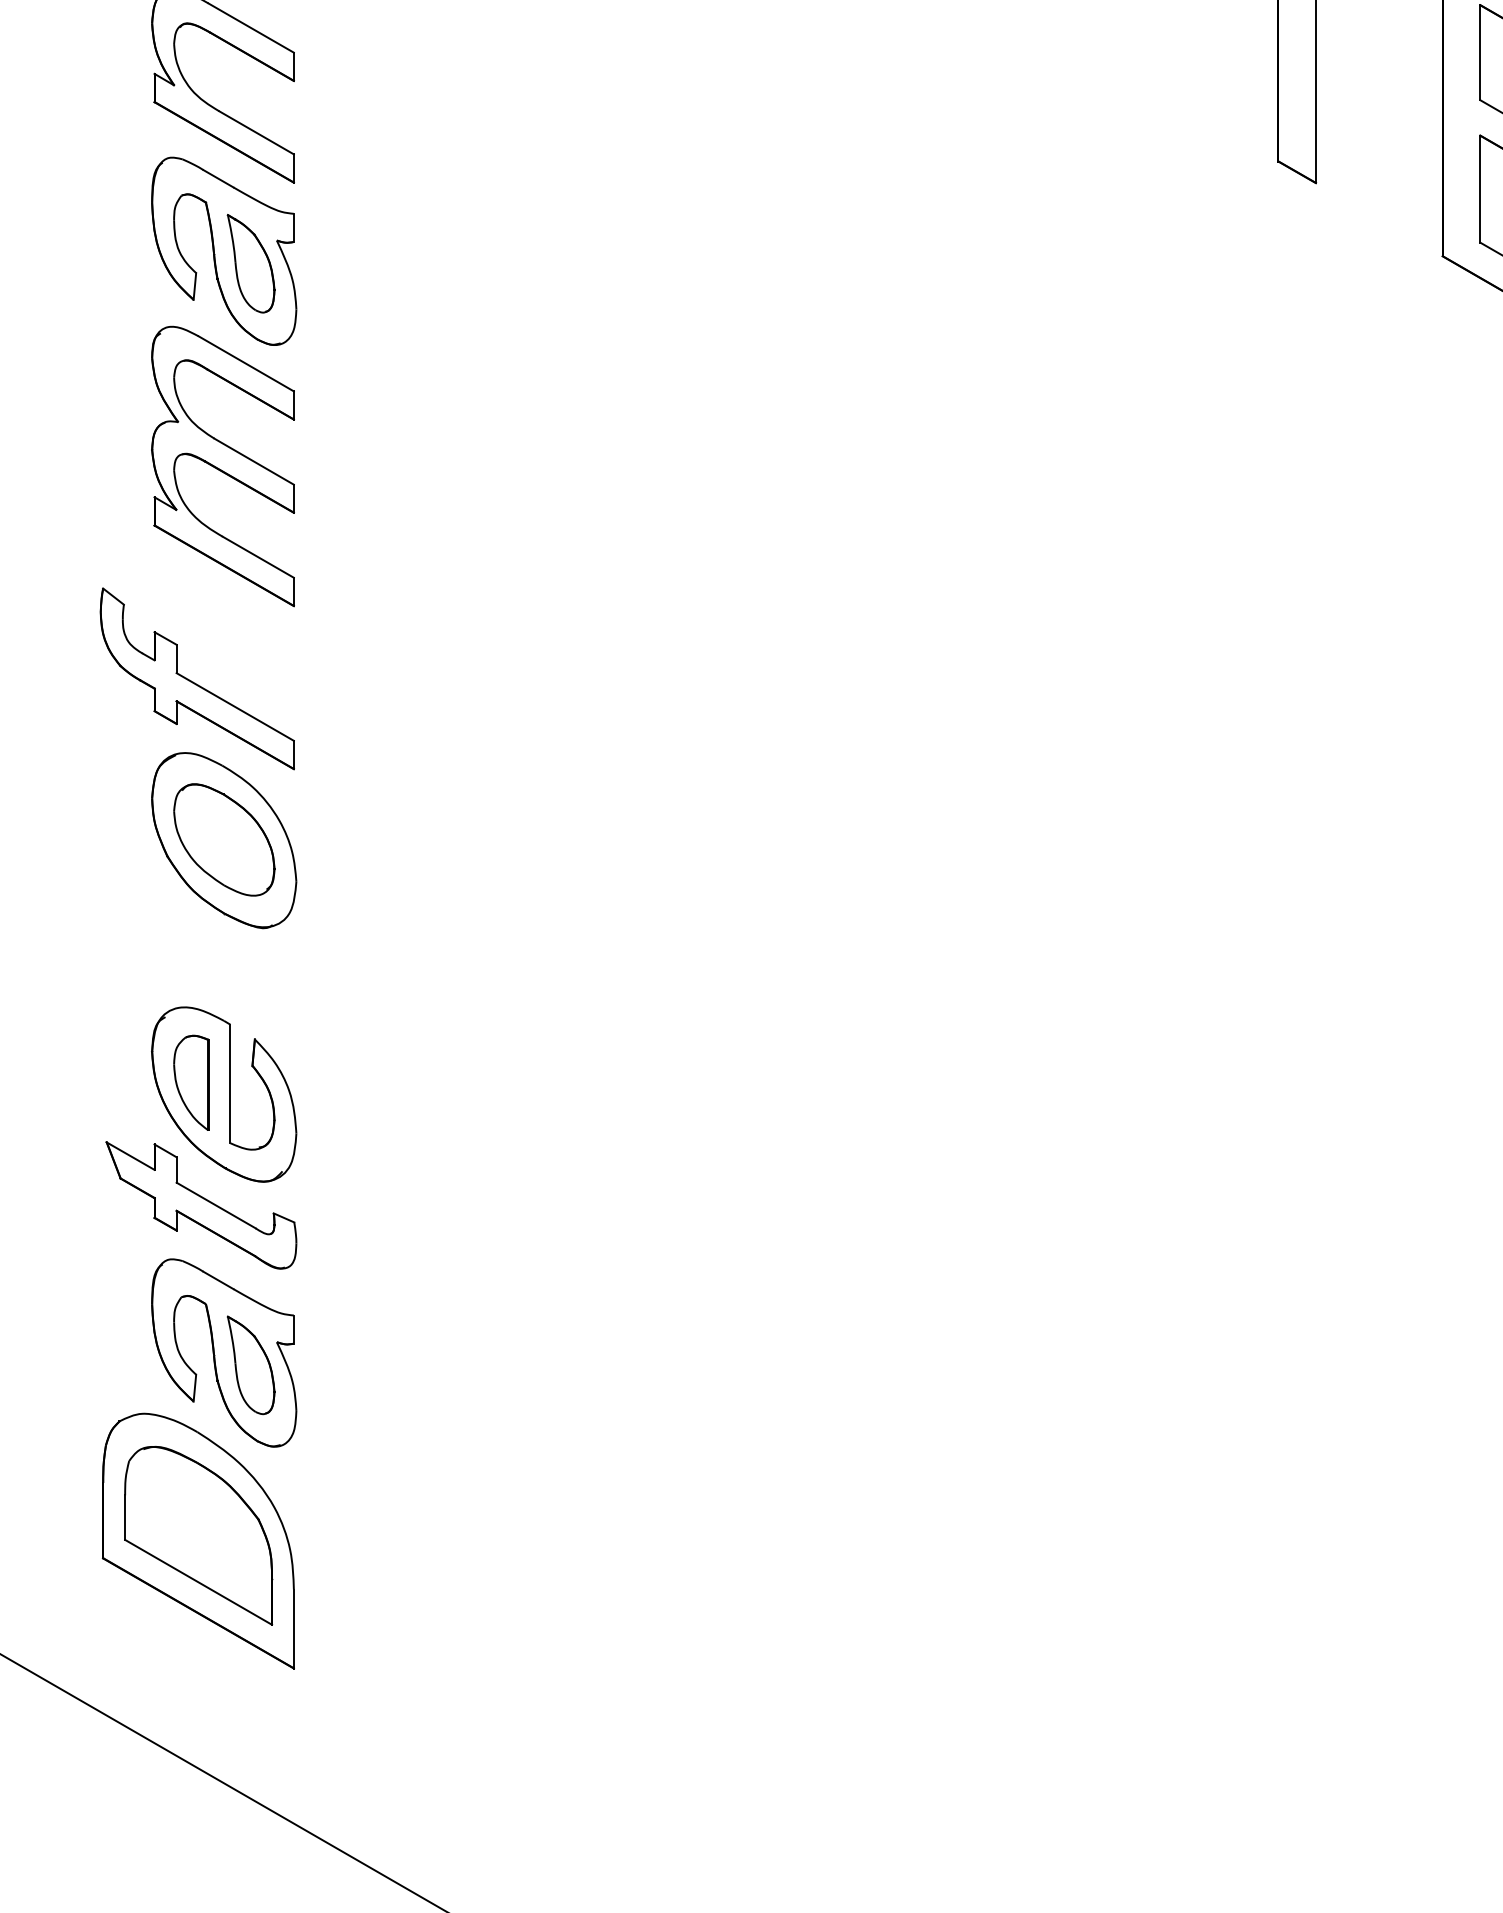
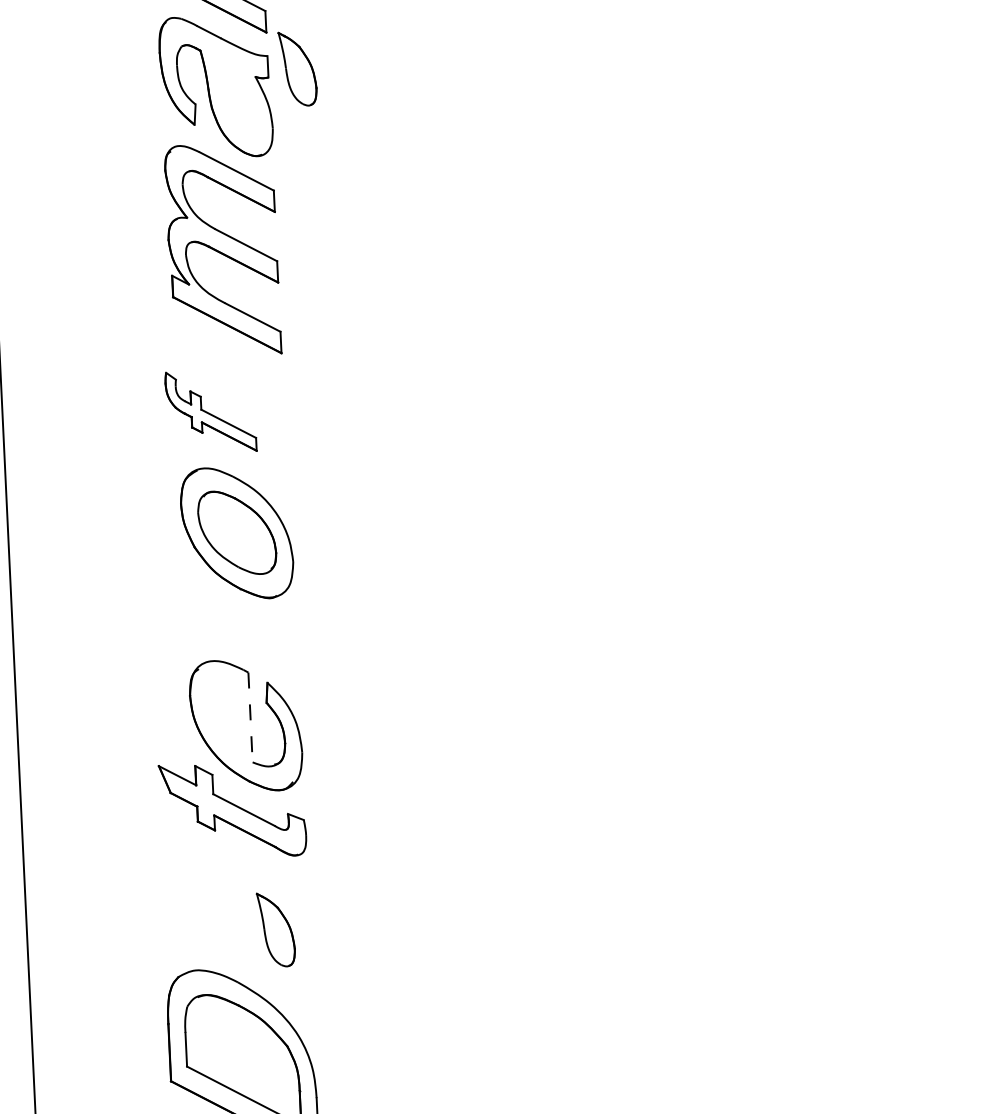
part: (250, 263) -> (297, 68), moved
part: (196, 678) -> (210, 411), size x0.6
part: (191, 1082) -> (220, 717), removed
line: (230, 1084) -> (250, 717), solid -> dashed
part: (224, 1352) -> (255, 921), removed

